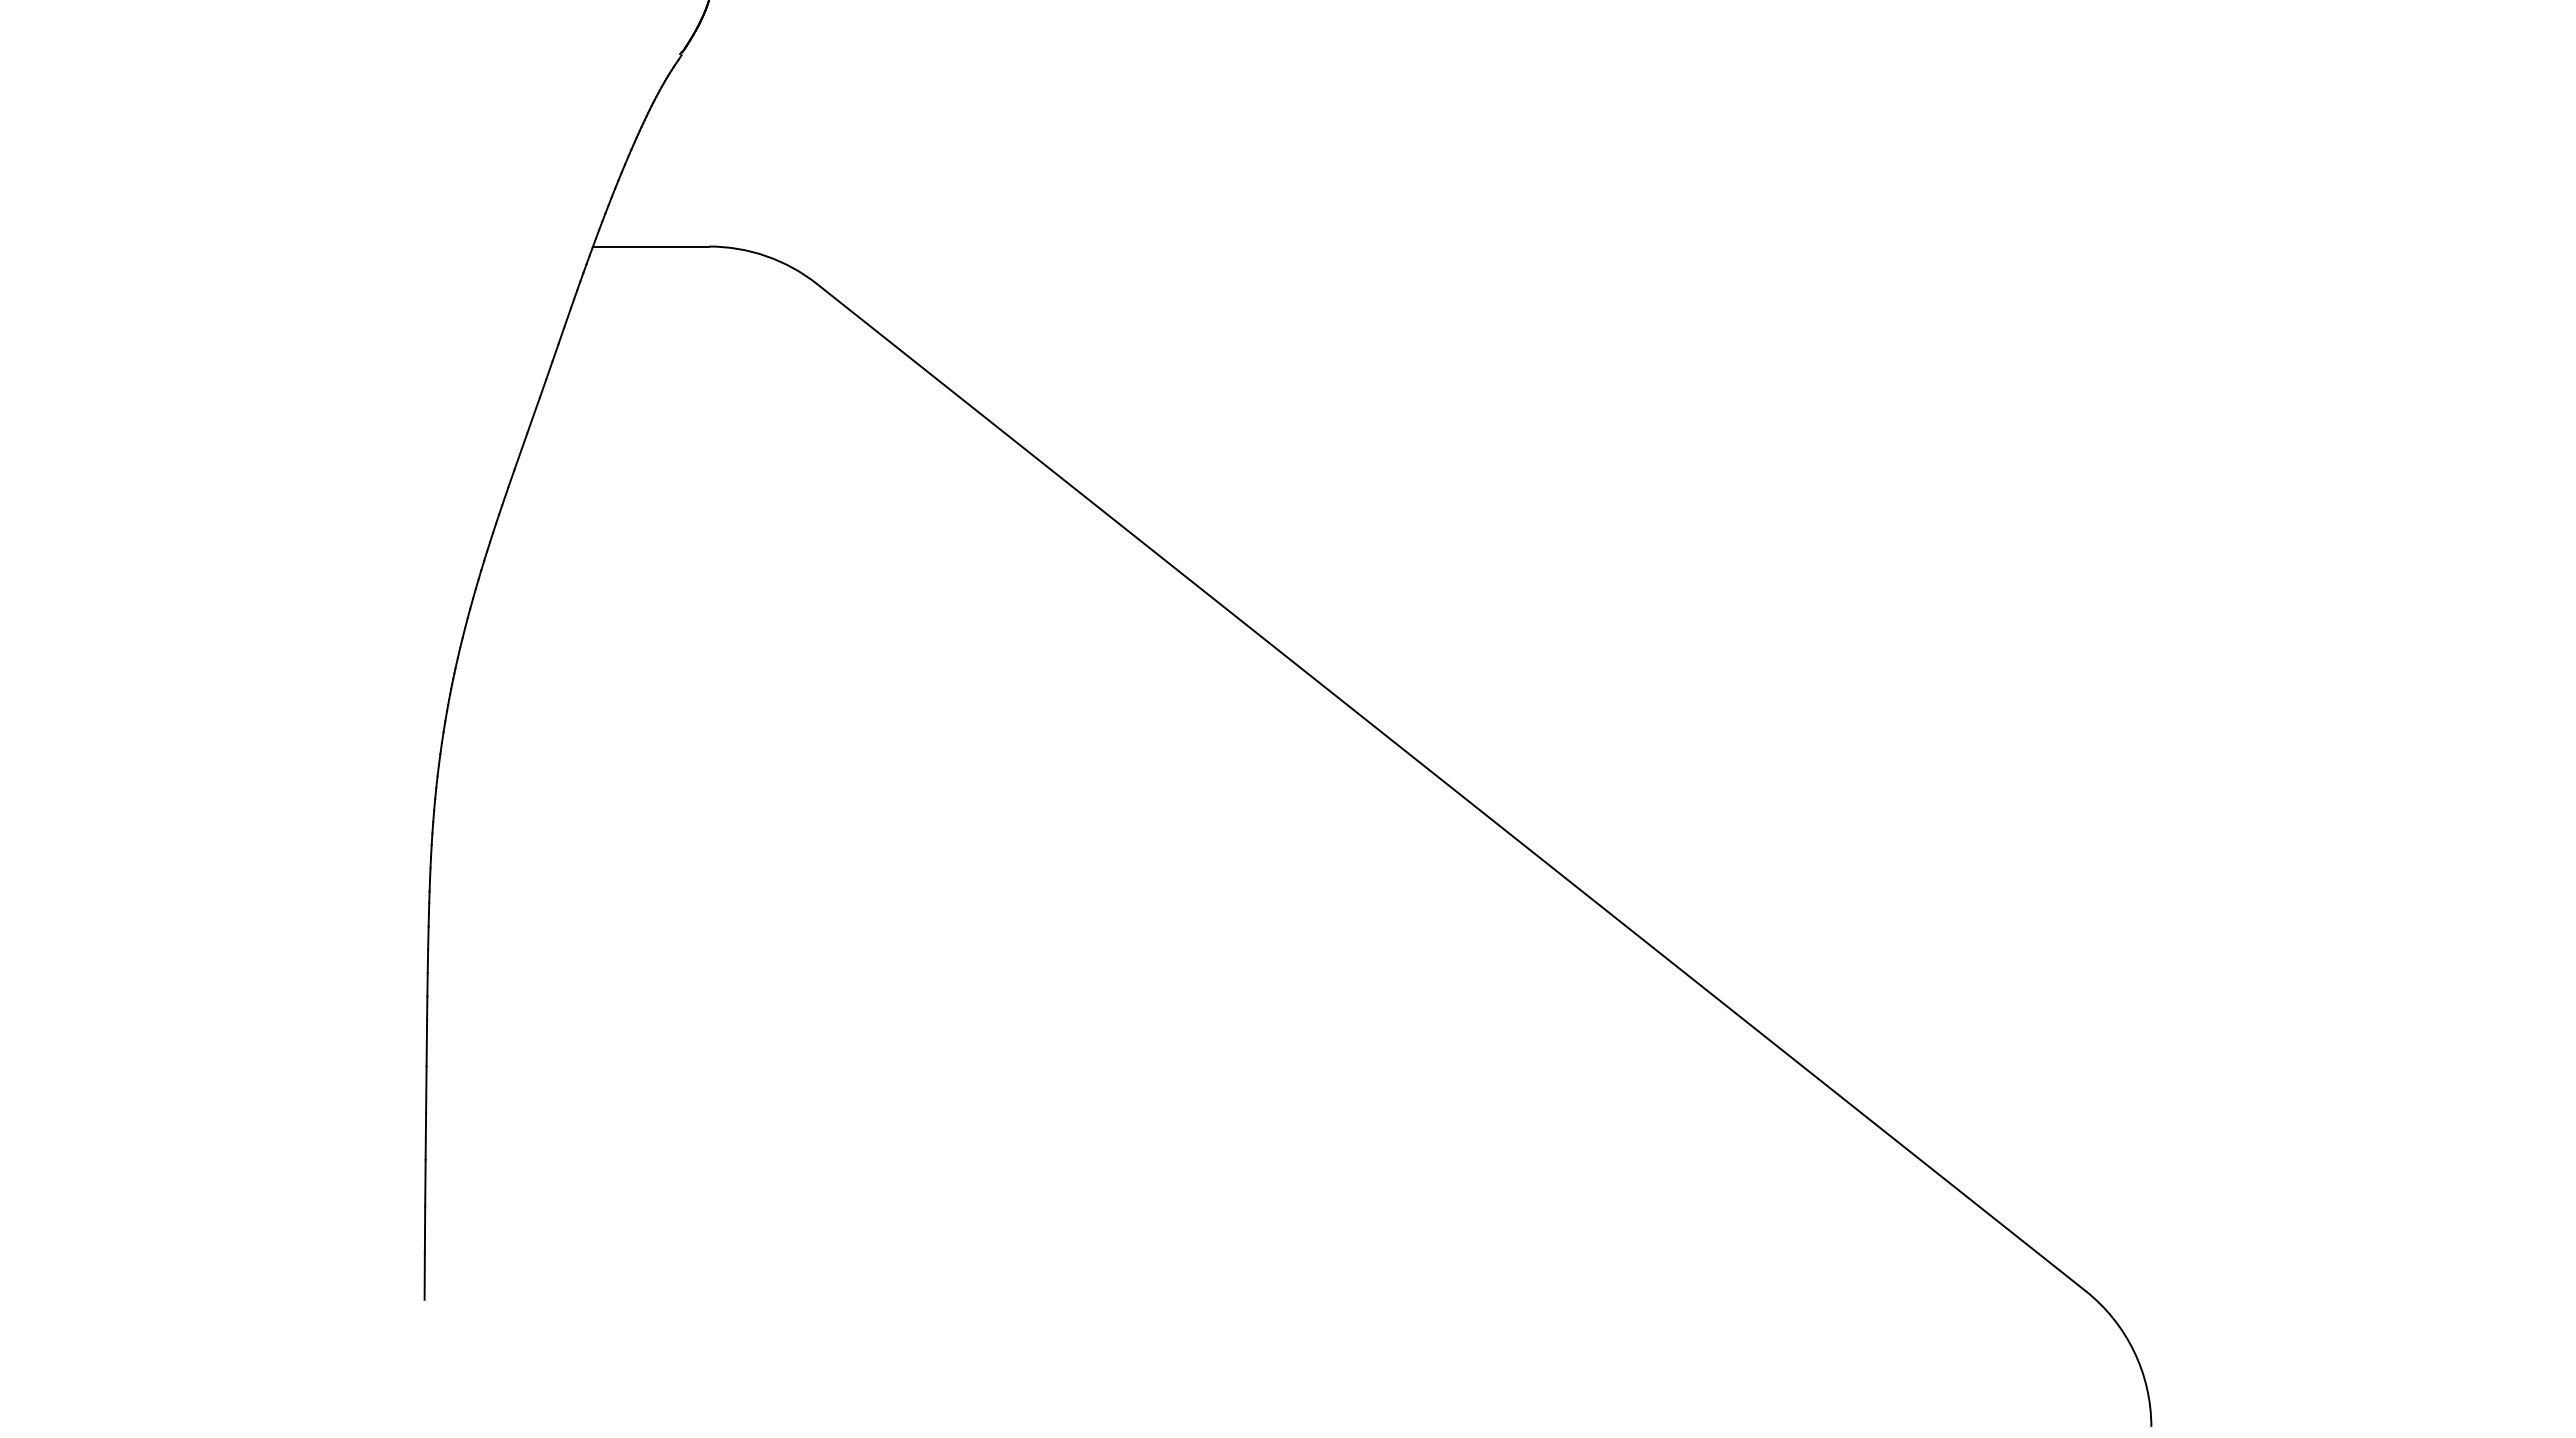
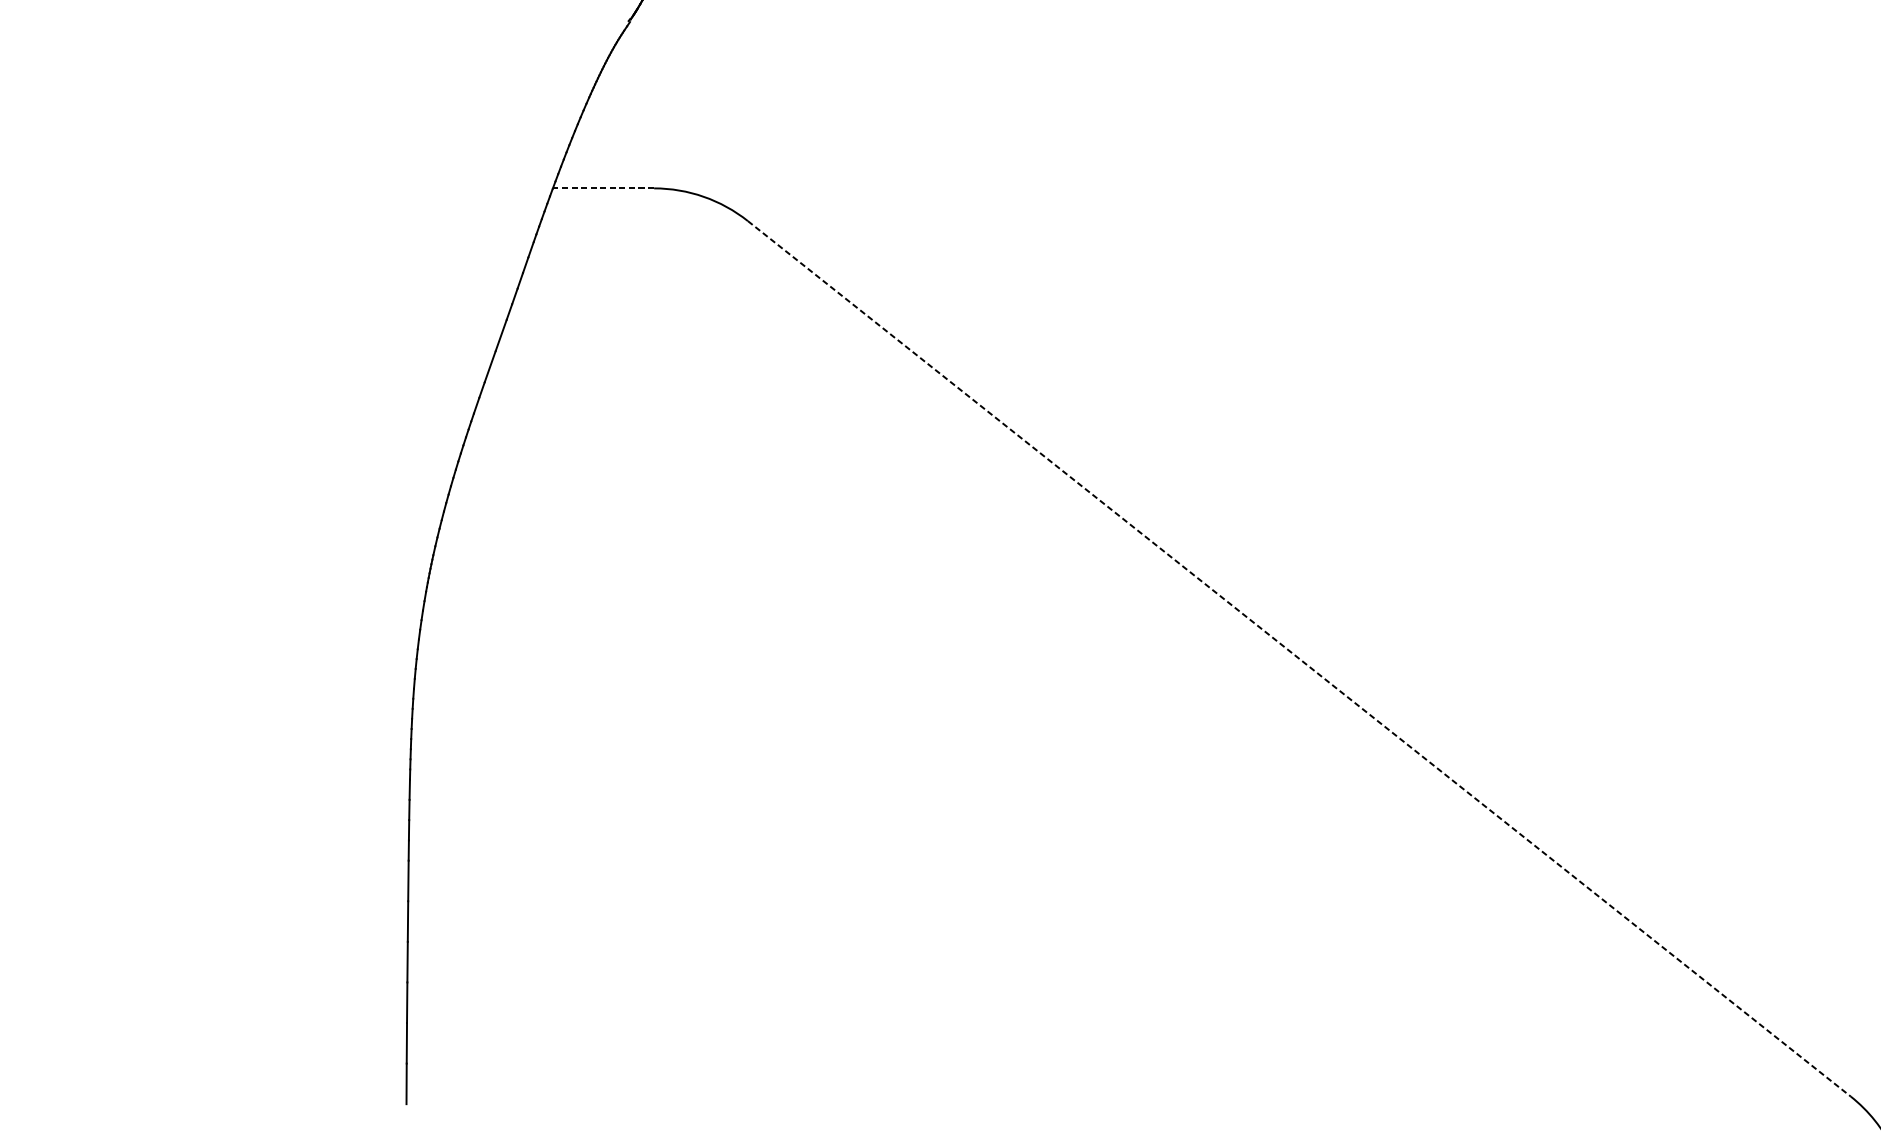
line: (650, 246) -> (602, 188), solid -> dashed
line: (1451, 787) -> (1299, 658), solid -> dashed

